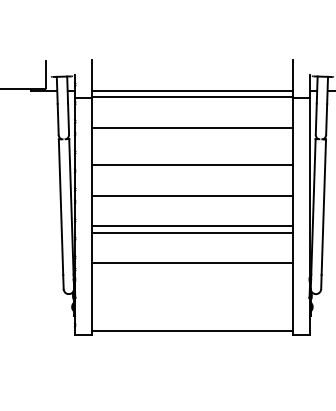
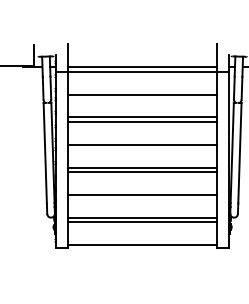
line: (192, 158) -> (142, 117), added
line: (192, 294) -> (142, 217), added
line: (192, 300) -> (142, 222), added

